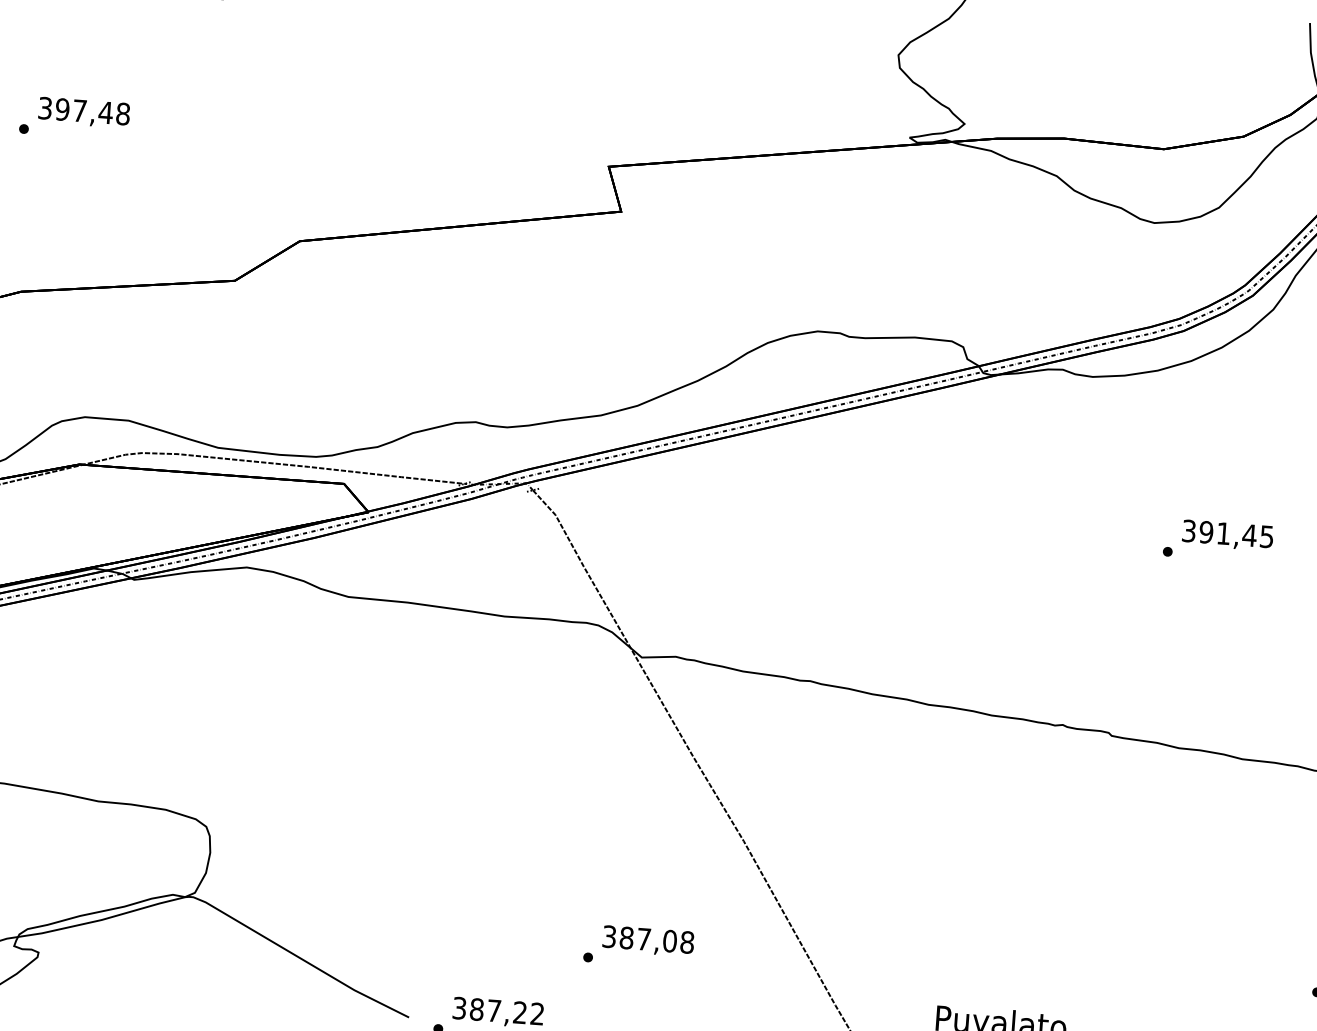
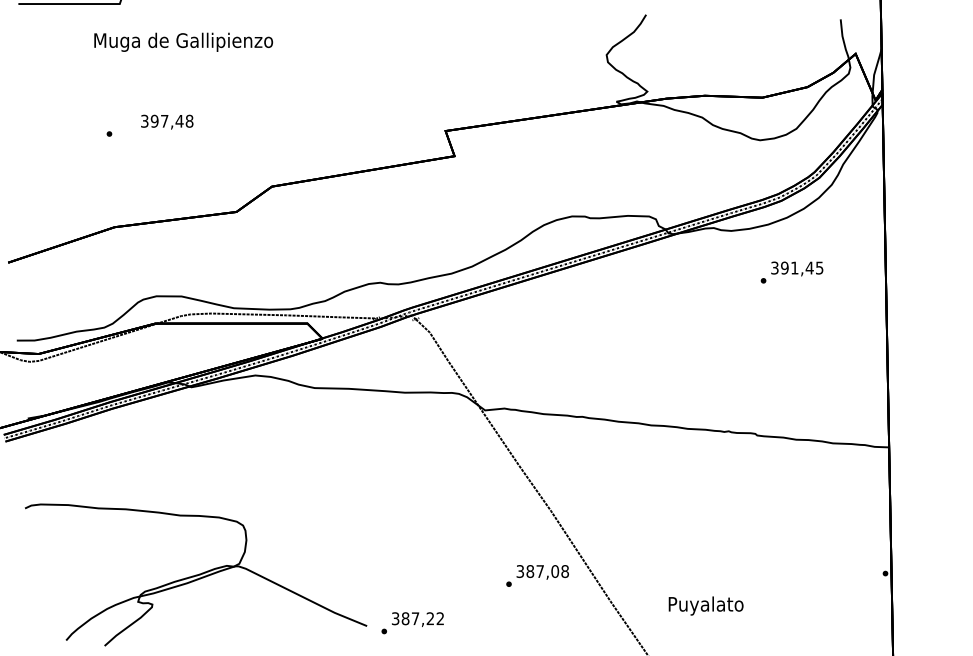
text: (84, 111) -> (167, 121), moved
text: (1217, 540) -> (791, 272), moved
text: (638, 945) -> (537, 575), moved

